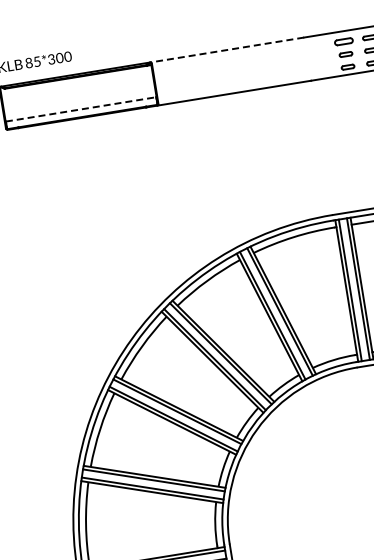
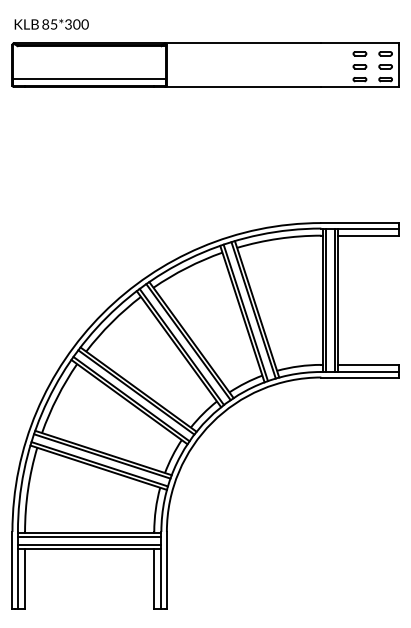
part: (343, 41) -> (359, 53), size x0.71
line: (227, 50) -> (243, 43), dashed -> solid
line: (81, 109) -> (90, 78), dashed -> solid

